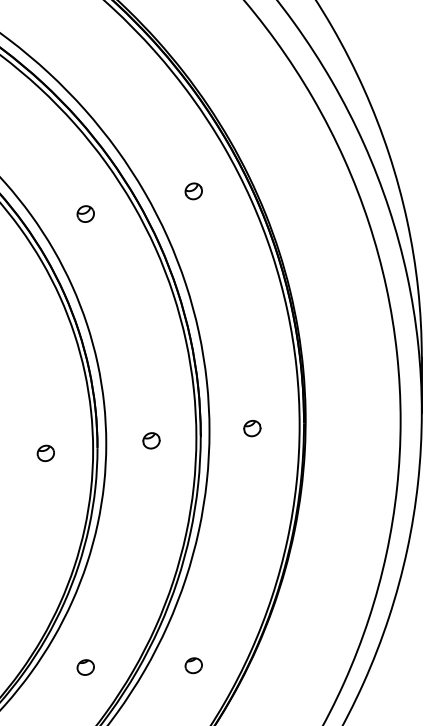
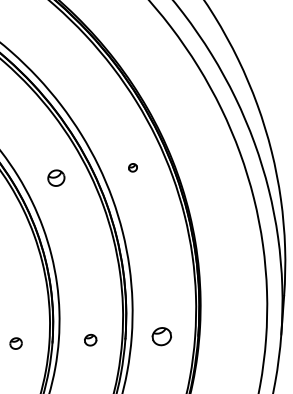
part: (193, 191) -> (132, 167), size x0.7
part: (85, 213) -> (56, 177), size x1.4
part: (252, 428) -> (161, 336), size x1.6

